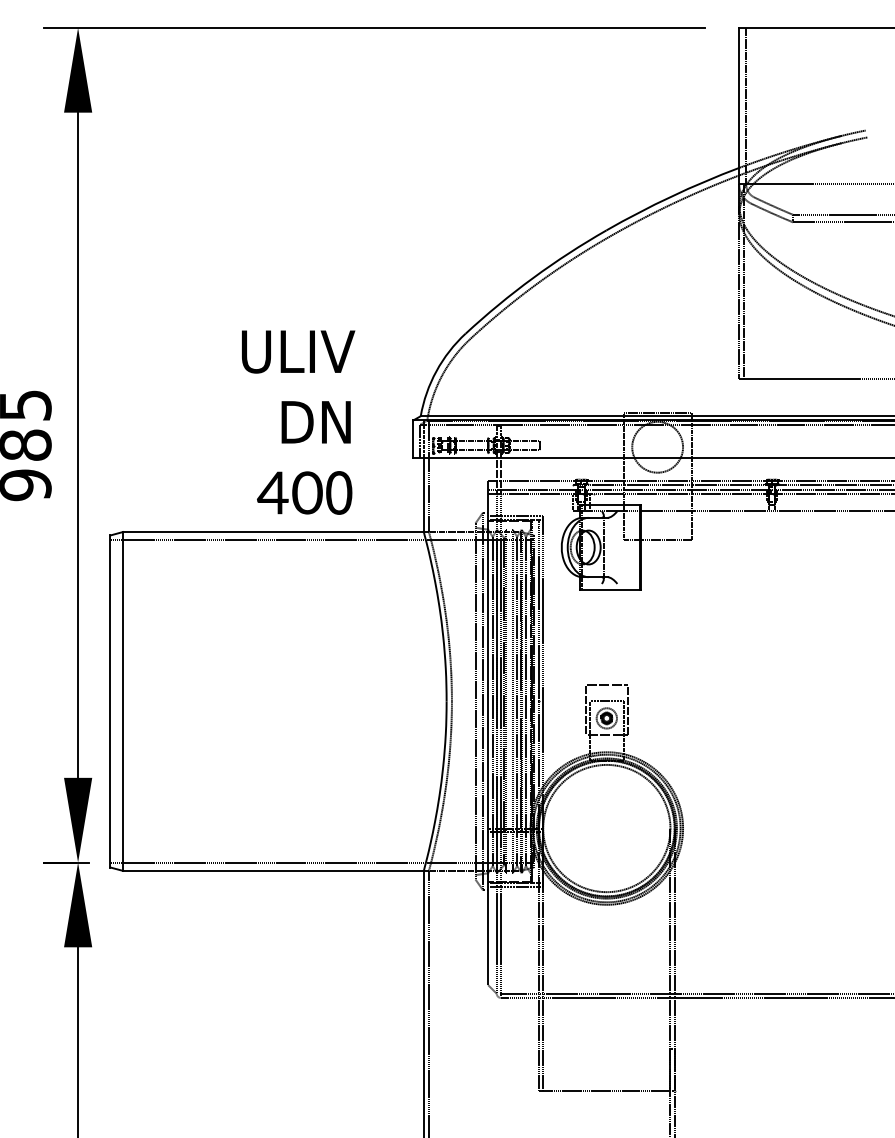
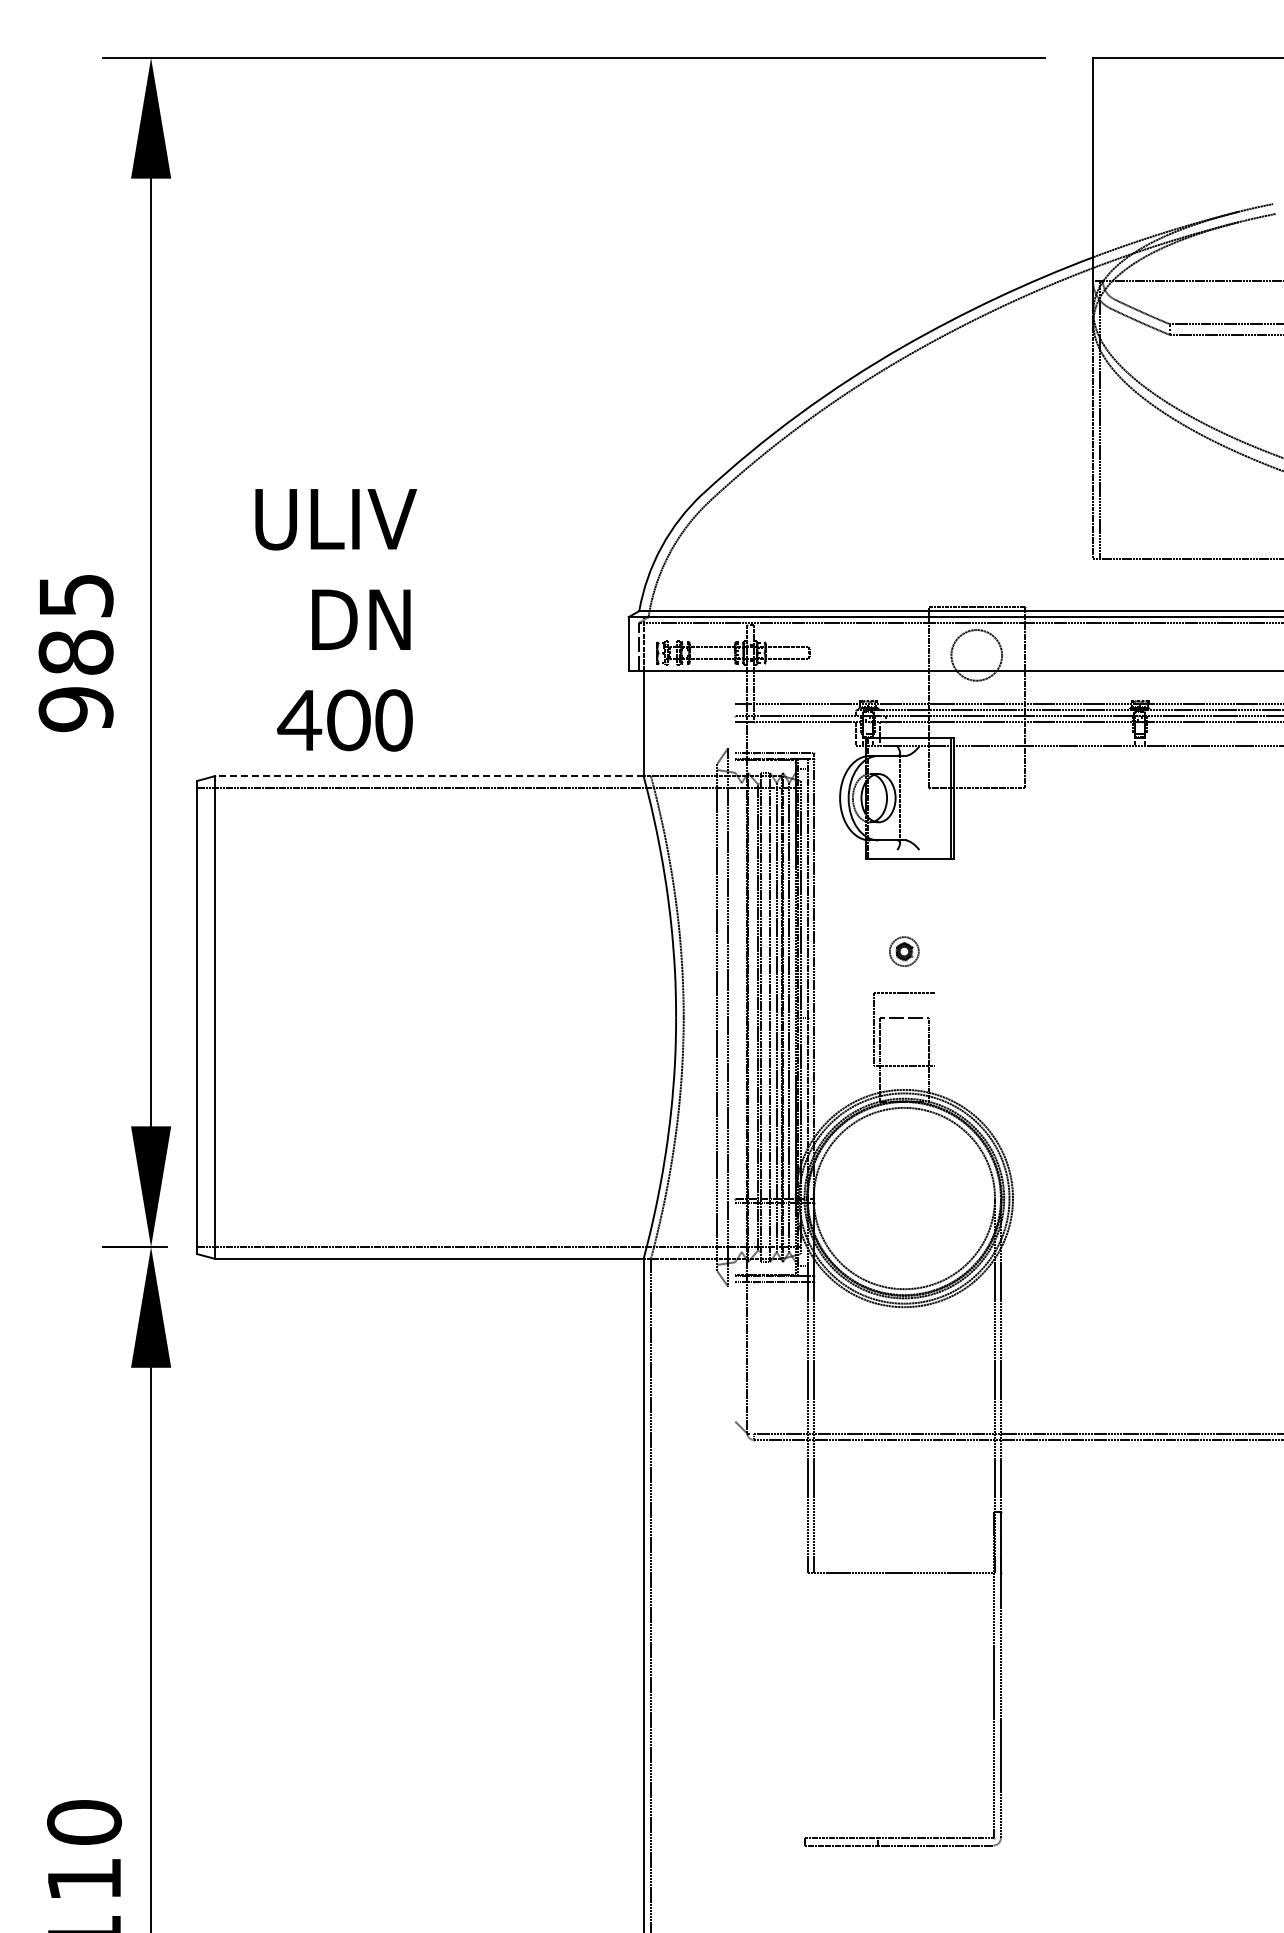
line: (745, 105) -> (1102, 168), removed
text: (298, 422) -> (336, 620), moved
circle: (657, 447) -> (976, 655), size x0.7
line: (428, 476) -> (650, 696), removed
line: (272, 532) -> (428, 776), solid -> dashed
line: (492, 701) -> (741, 1017), removed
line: (627, 709) -> (934, 1029), removed
part: (606, 718) -> (904, 951), moved
line: (488, 733) -> (735, 1062), removed
line: (500, 743) -> (753, 1077), removed

